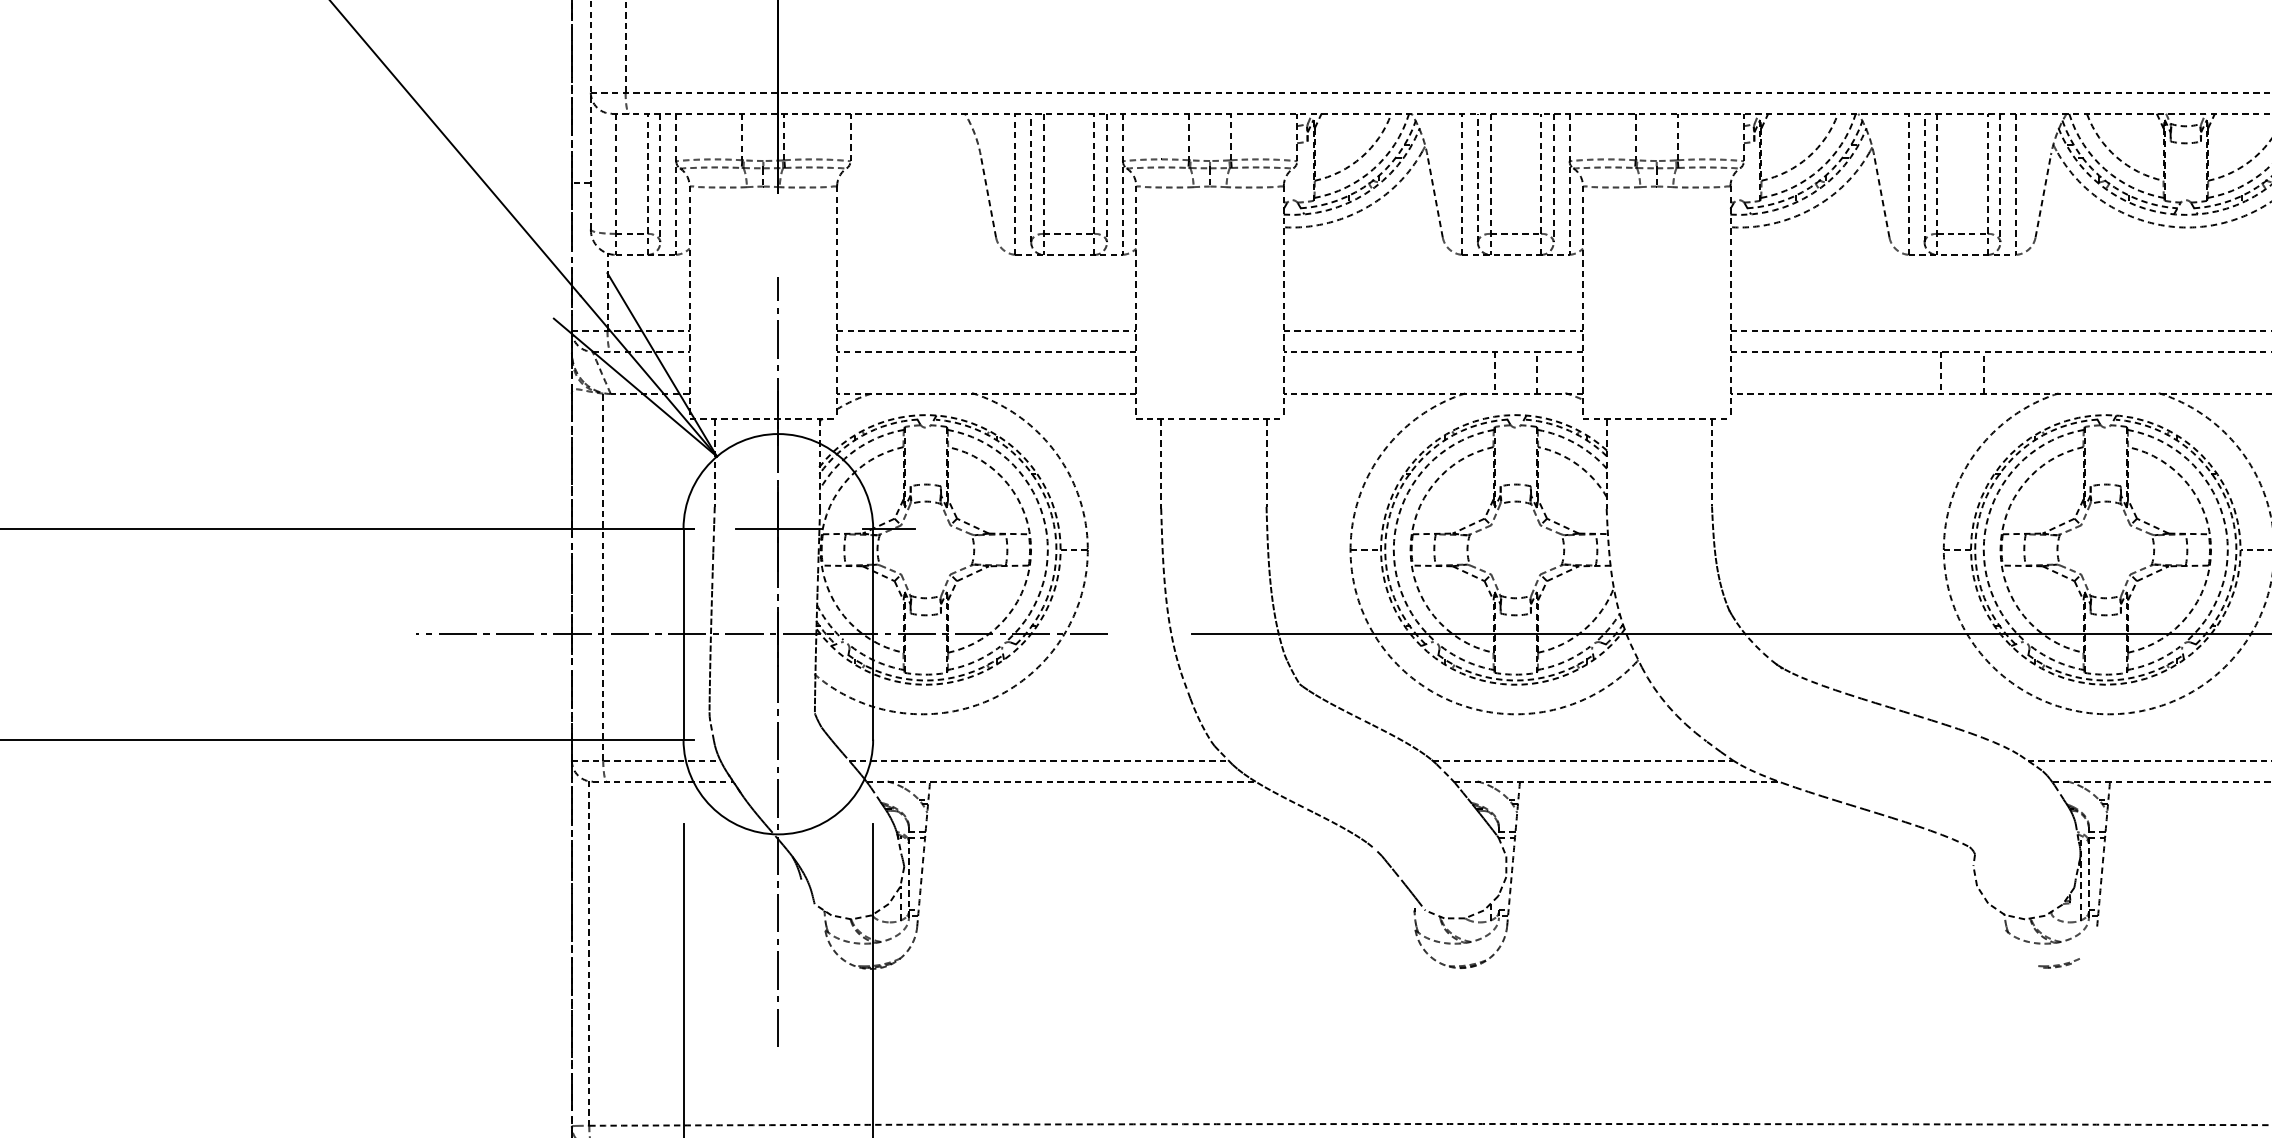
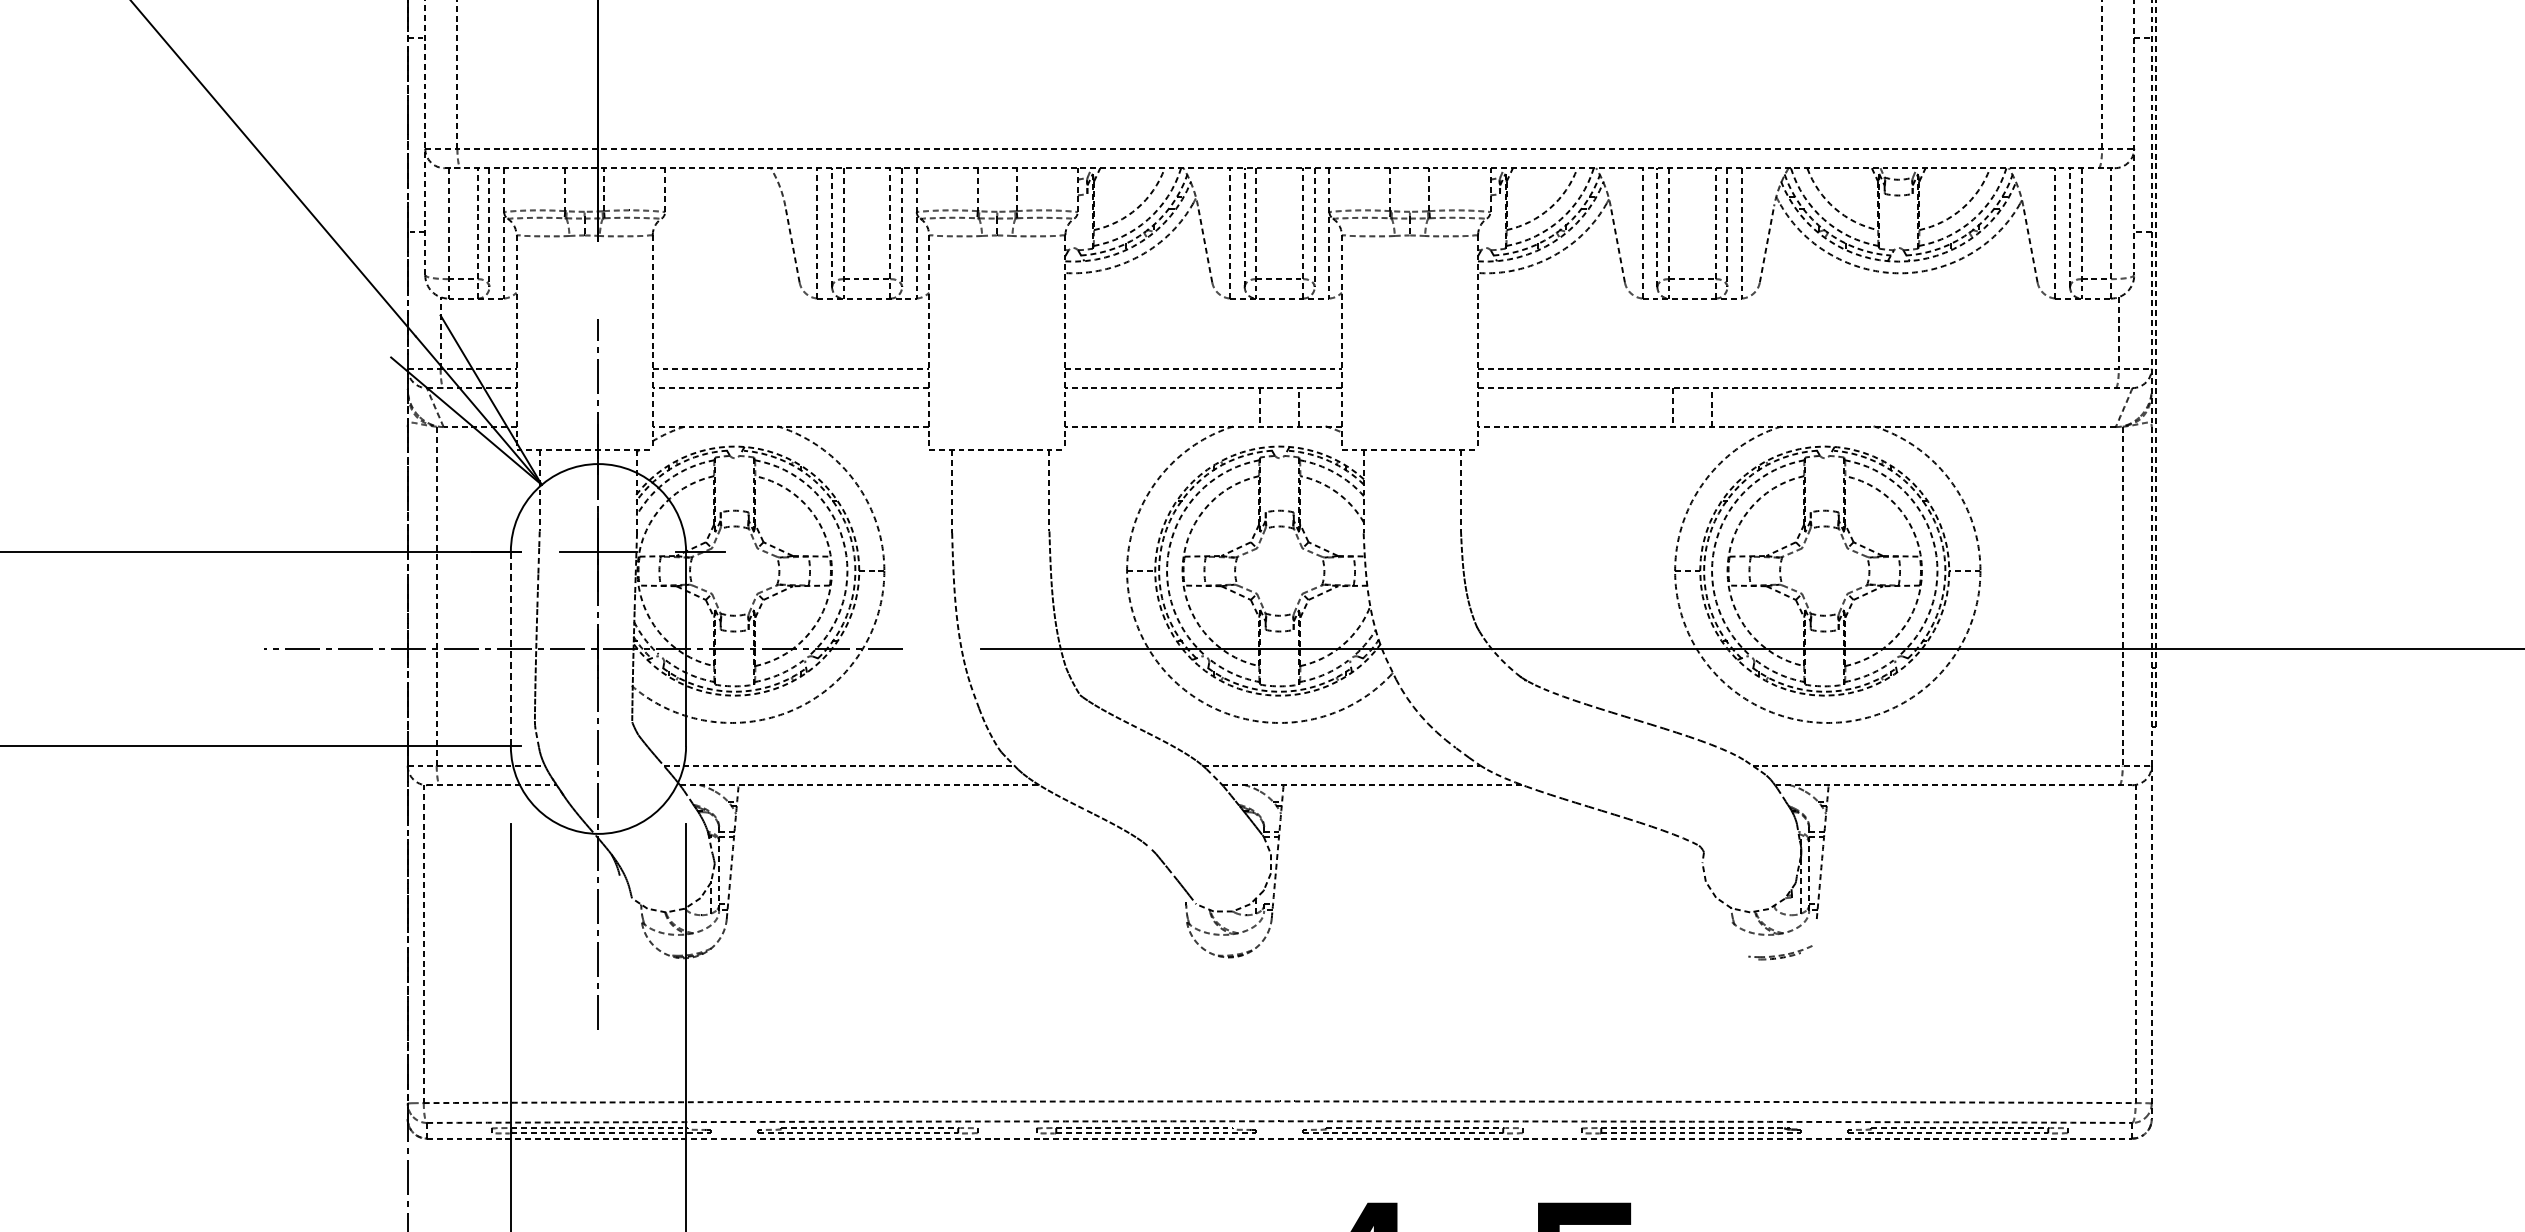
line: (683, 634) -> (510, 649), solid -> dashed
part: (2058, 963) -> (1781, 953), size x1.6

